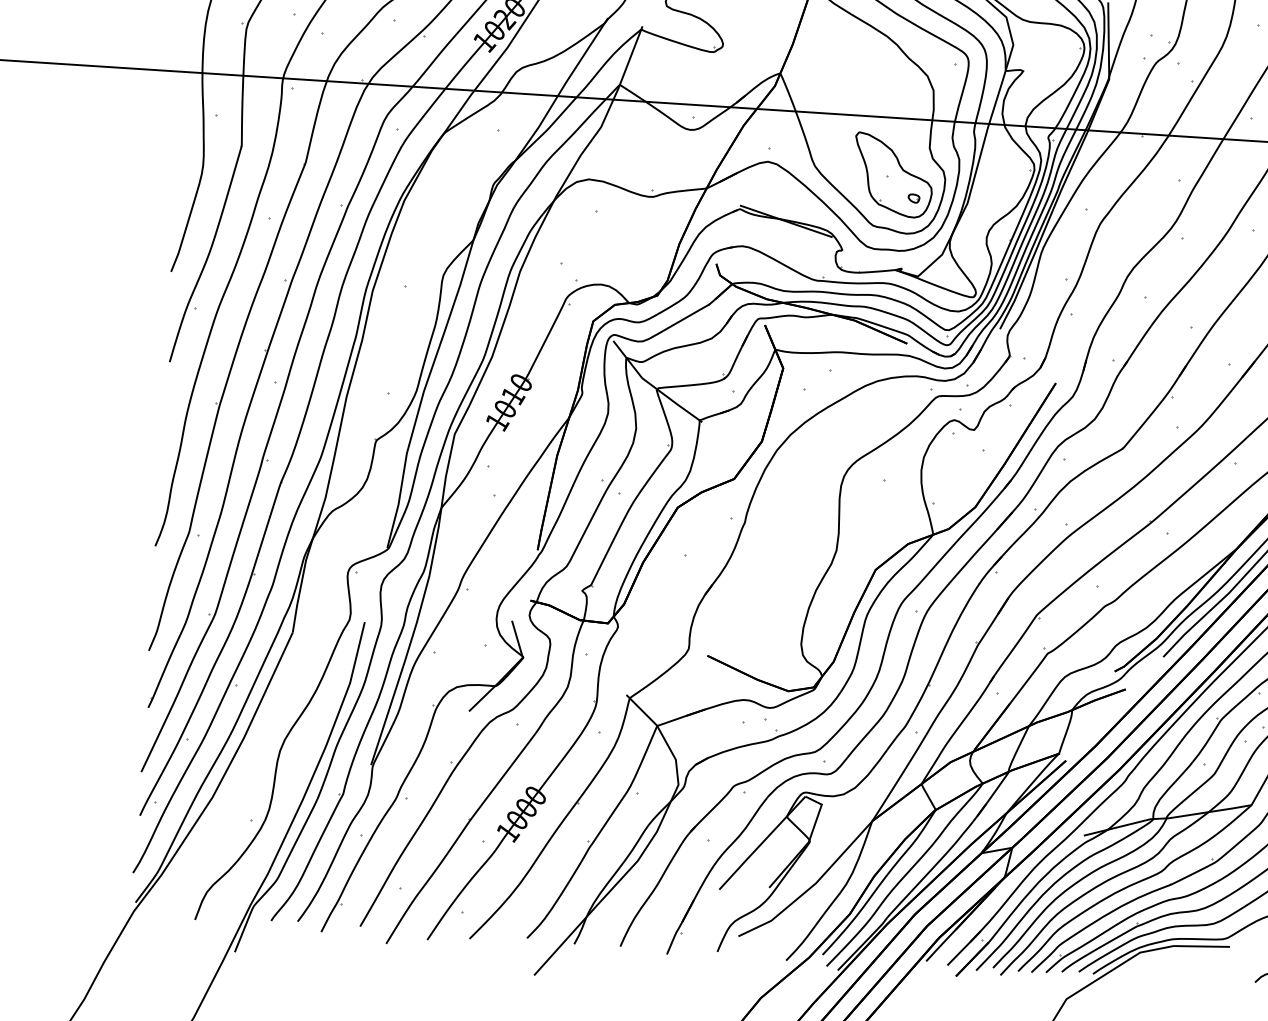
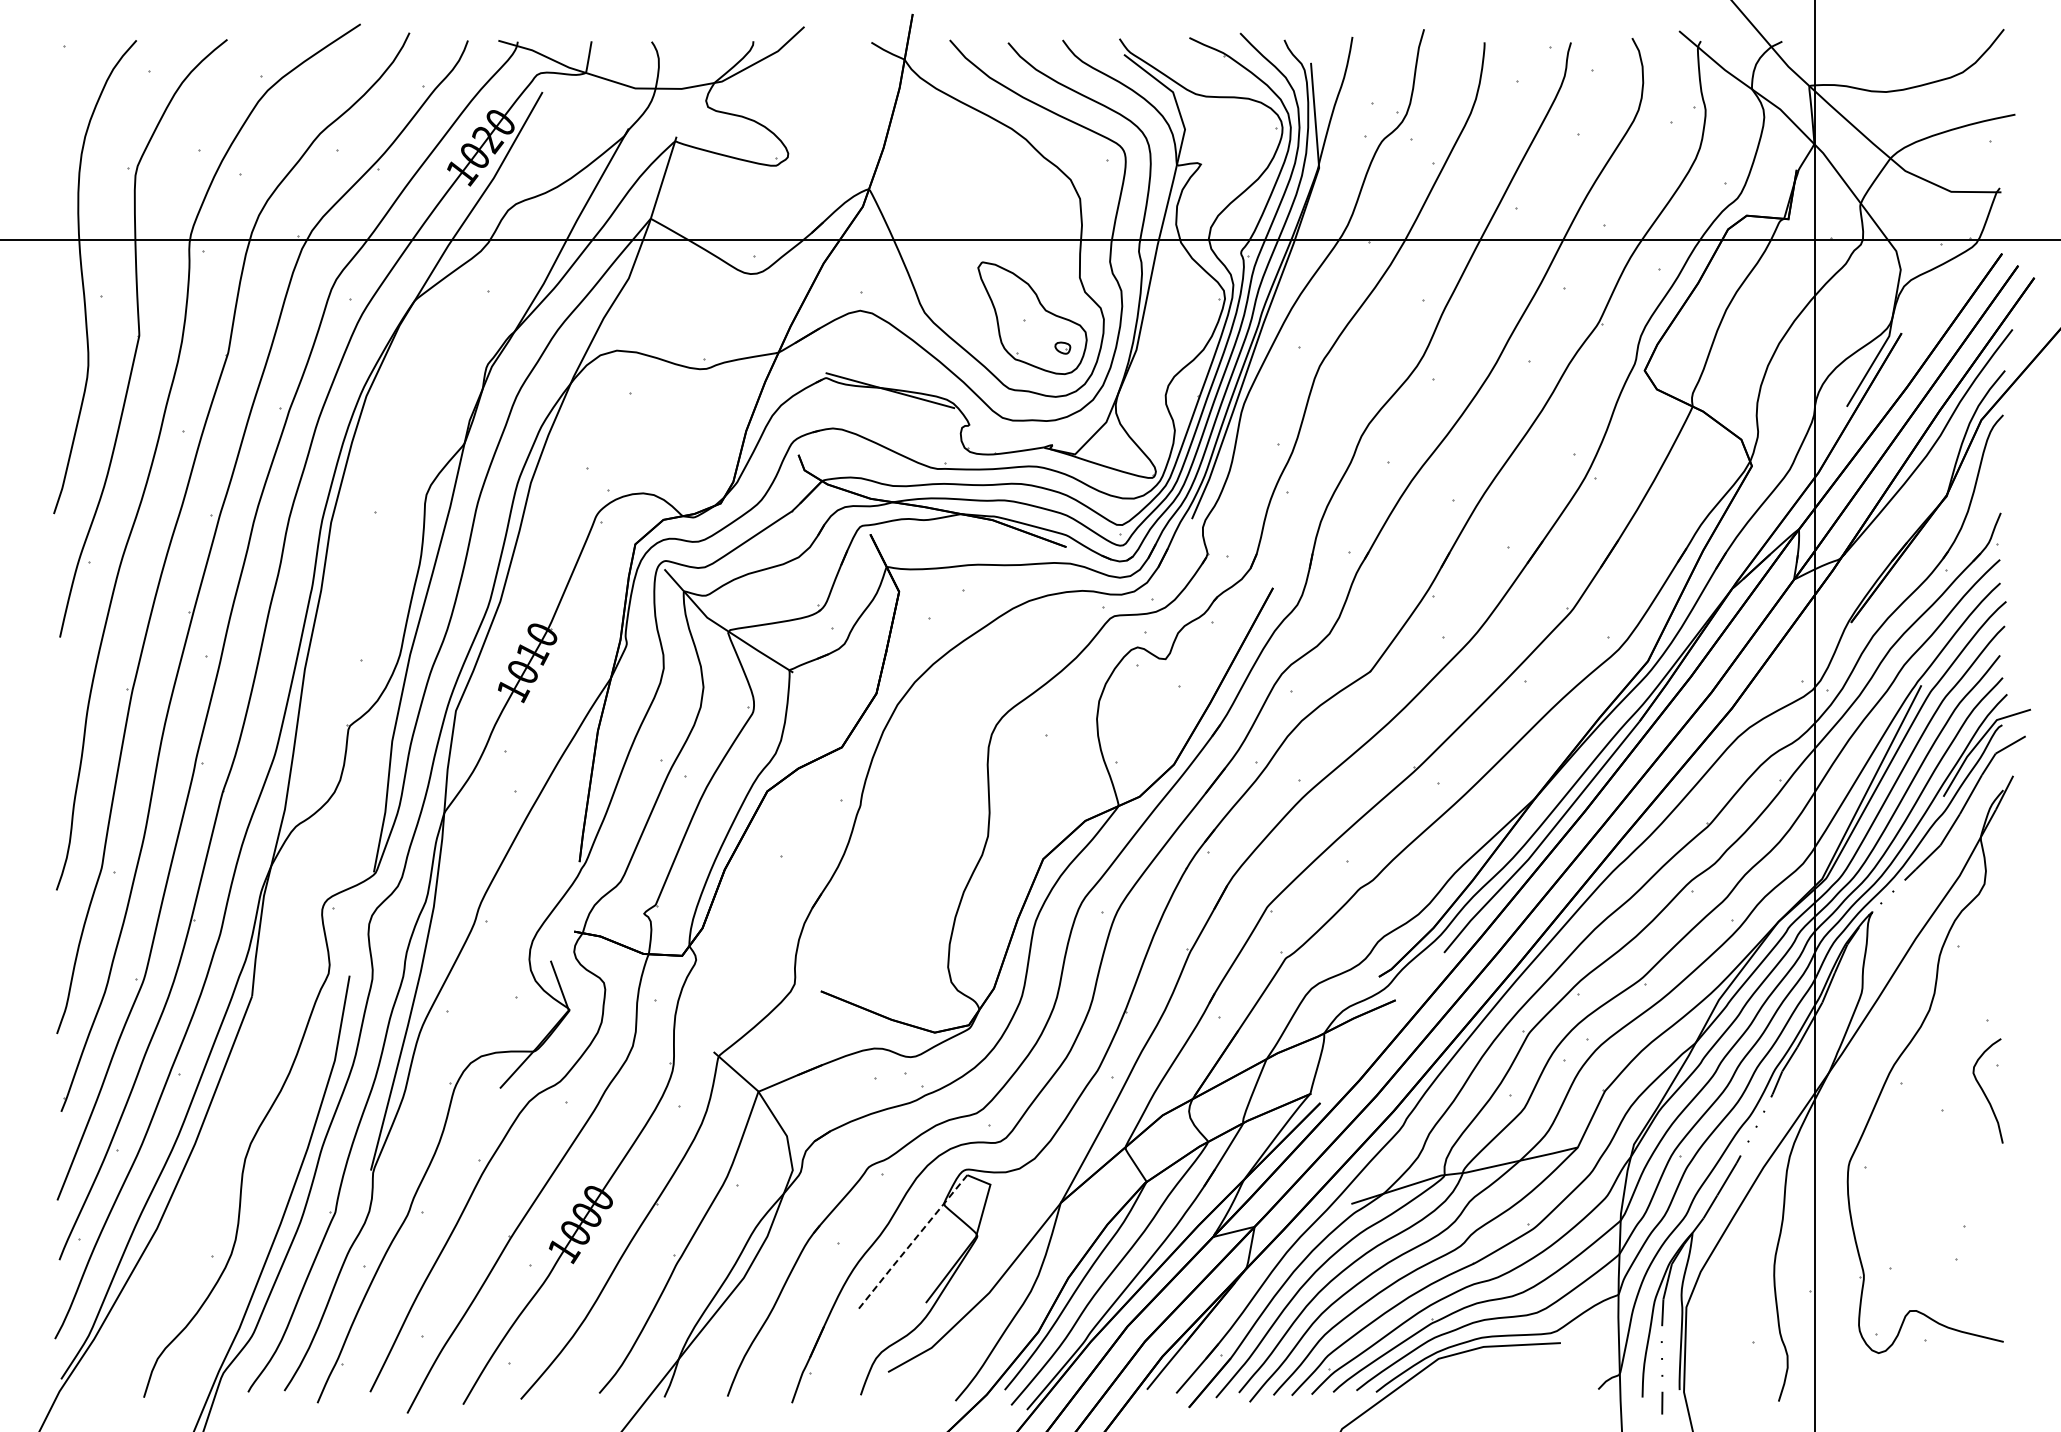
line: (761, 843) -> (911, 1243), solid -> dashed

